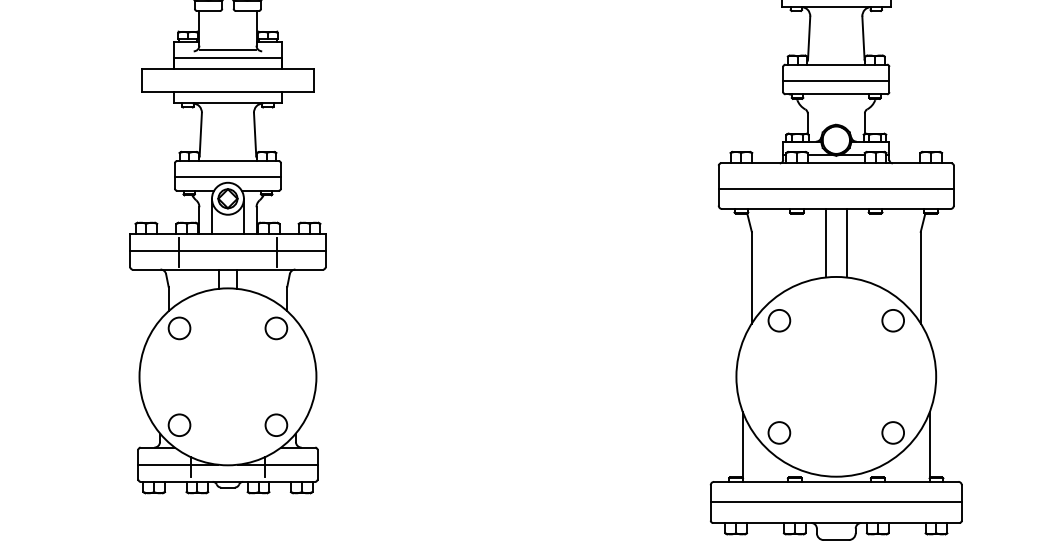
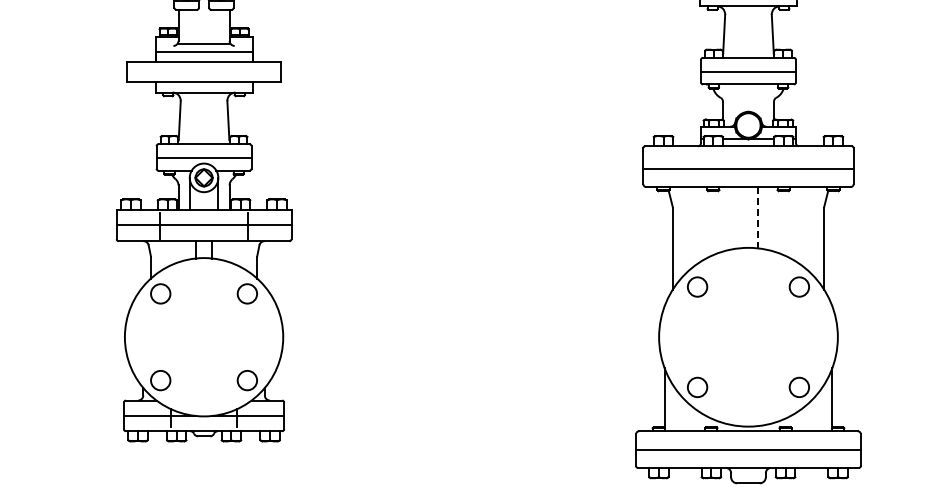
line: (826, 243) -> (739, 217), removed
line: (846, 243) -> (757, 217), solid -> dashed

